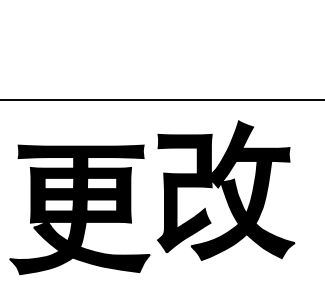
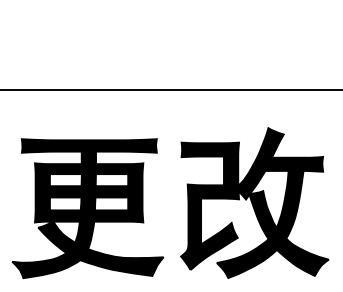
part: (226, 190) -> (255, 202), moved

